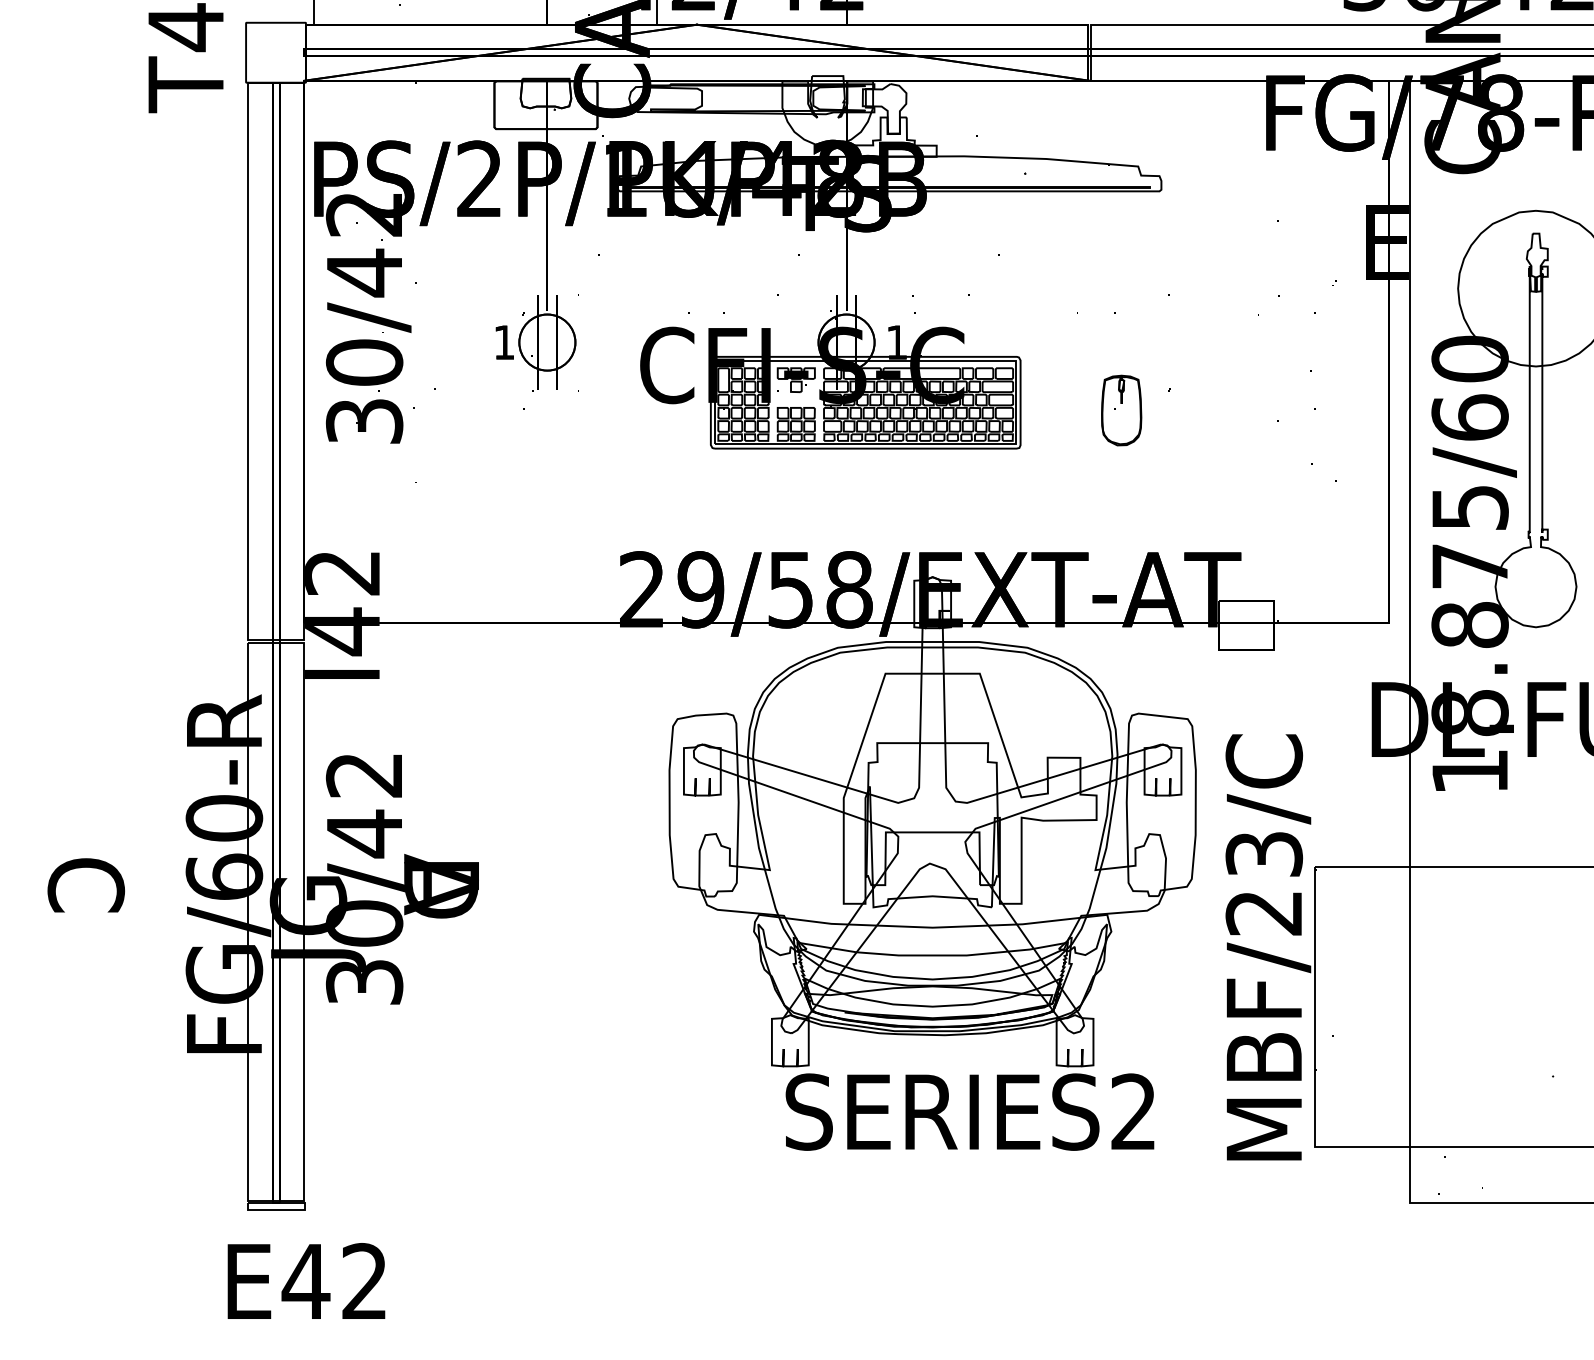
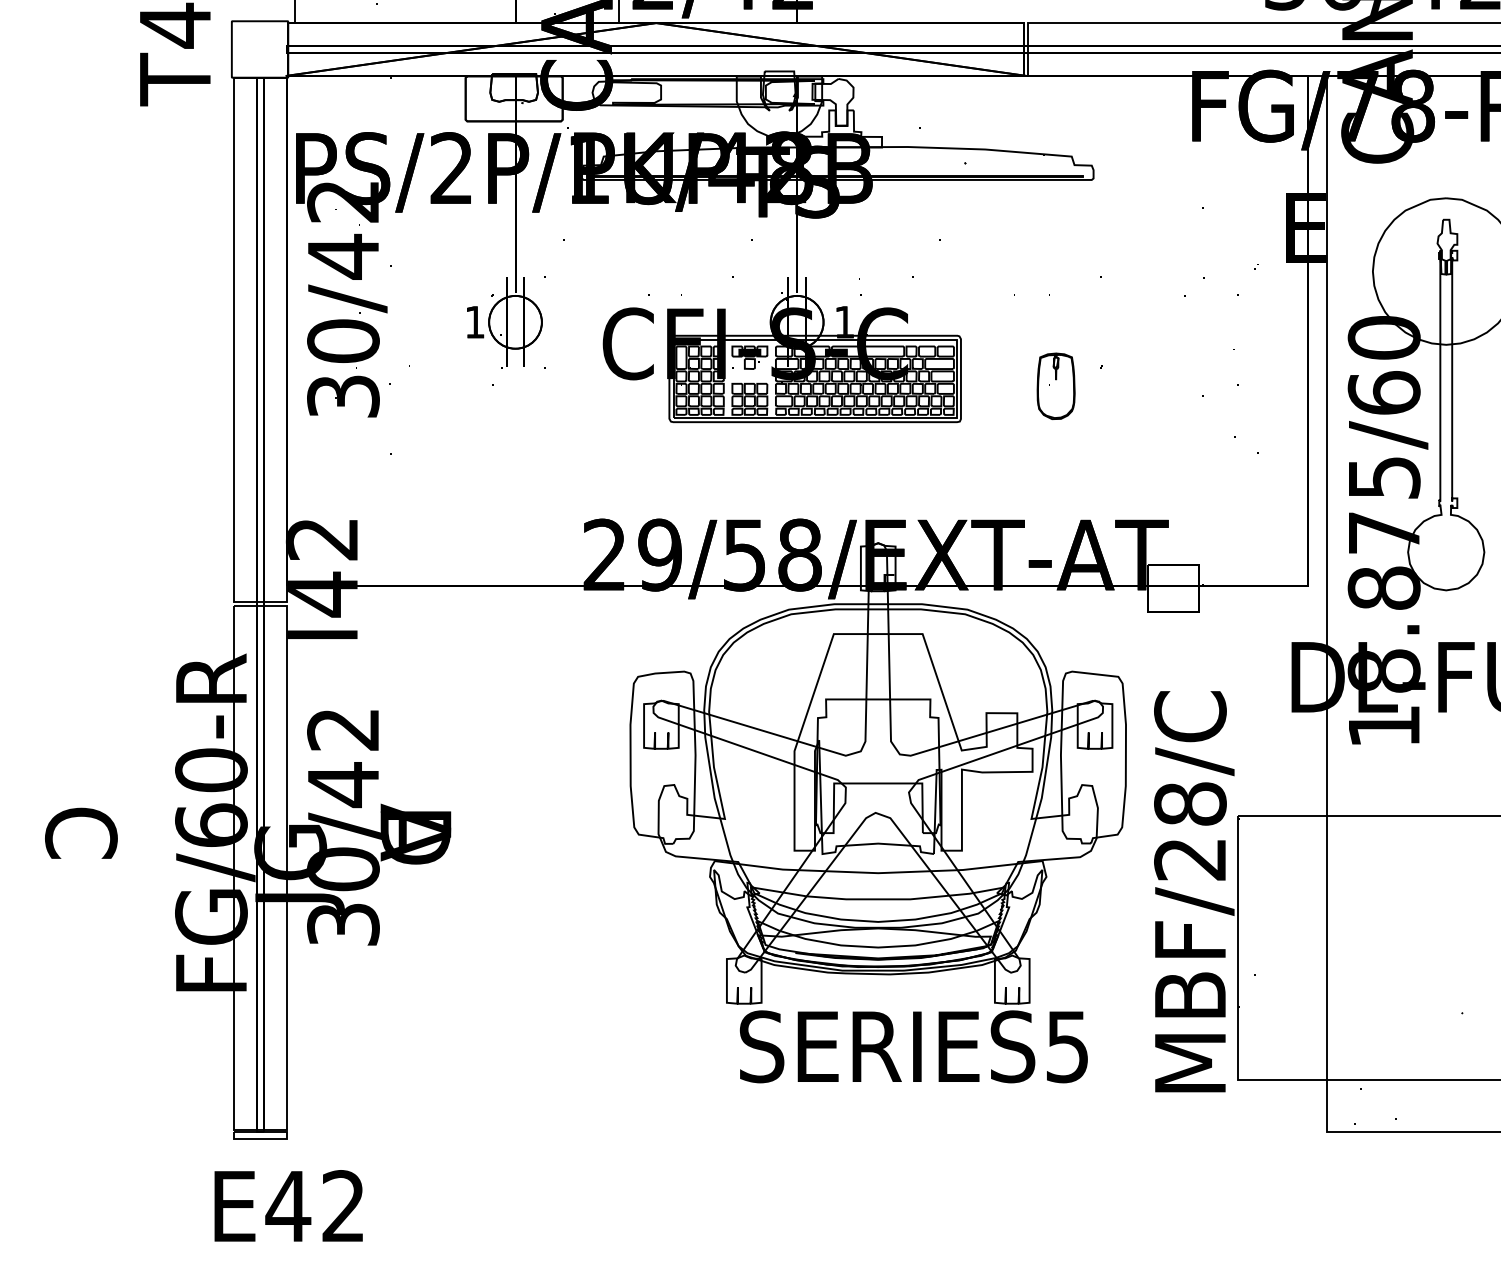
text: (1264, 853) -> (1190, 803), MBF/23/C -> MBF/28/C
text: (1132, 1111) -> (1066, 1046), SERIES2 -> SERIES5

